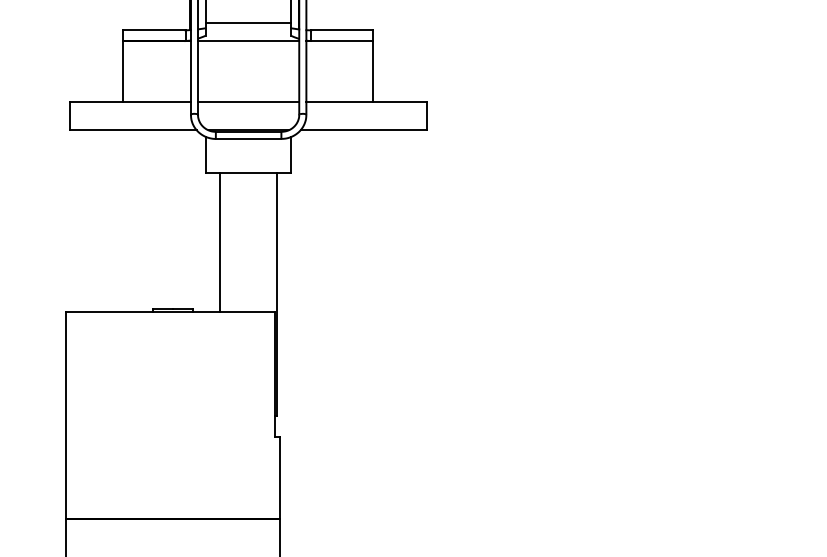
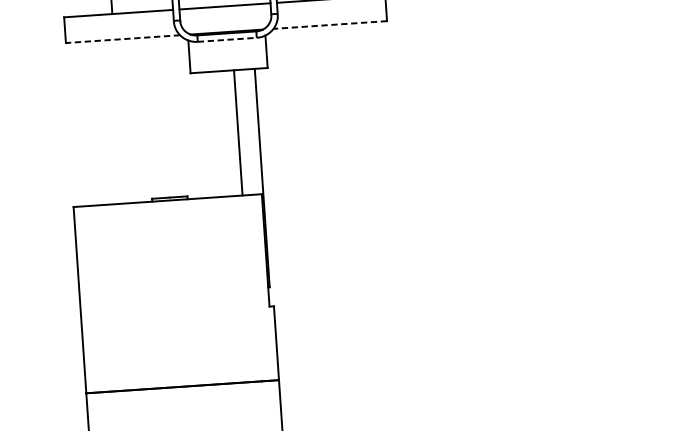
line: (132, 130) -> (122, 39), solid -> dashed
line: (363, 130) -> (330, 25), solid -> dashed
line: (248, 138) -> (227, 39), solid -> dashed
line: (219, 242) -> (238, 132), moved

